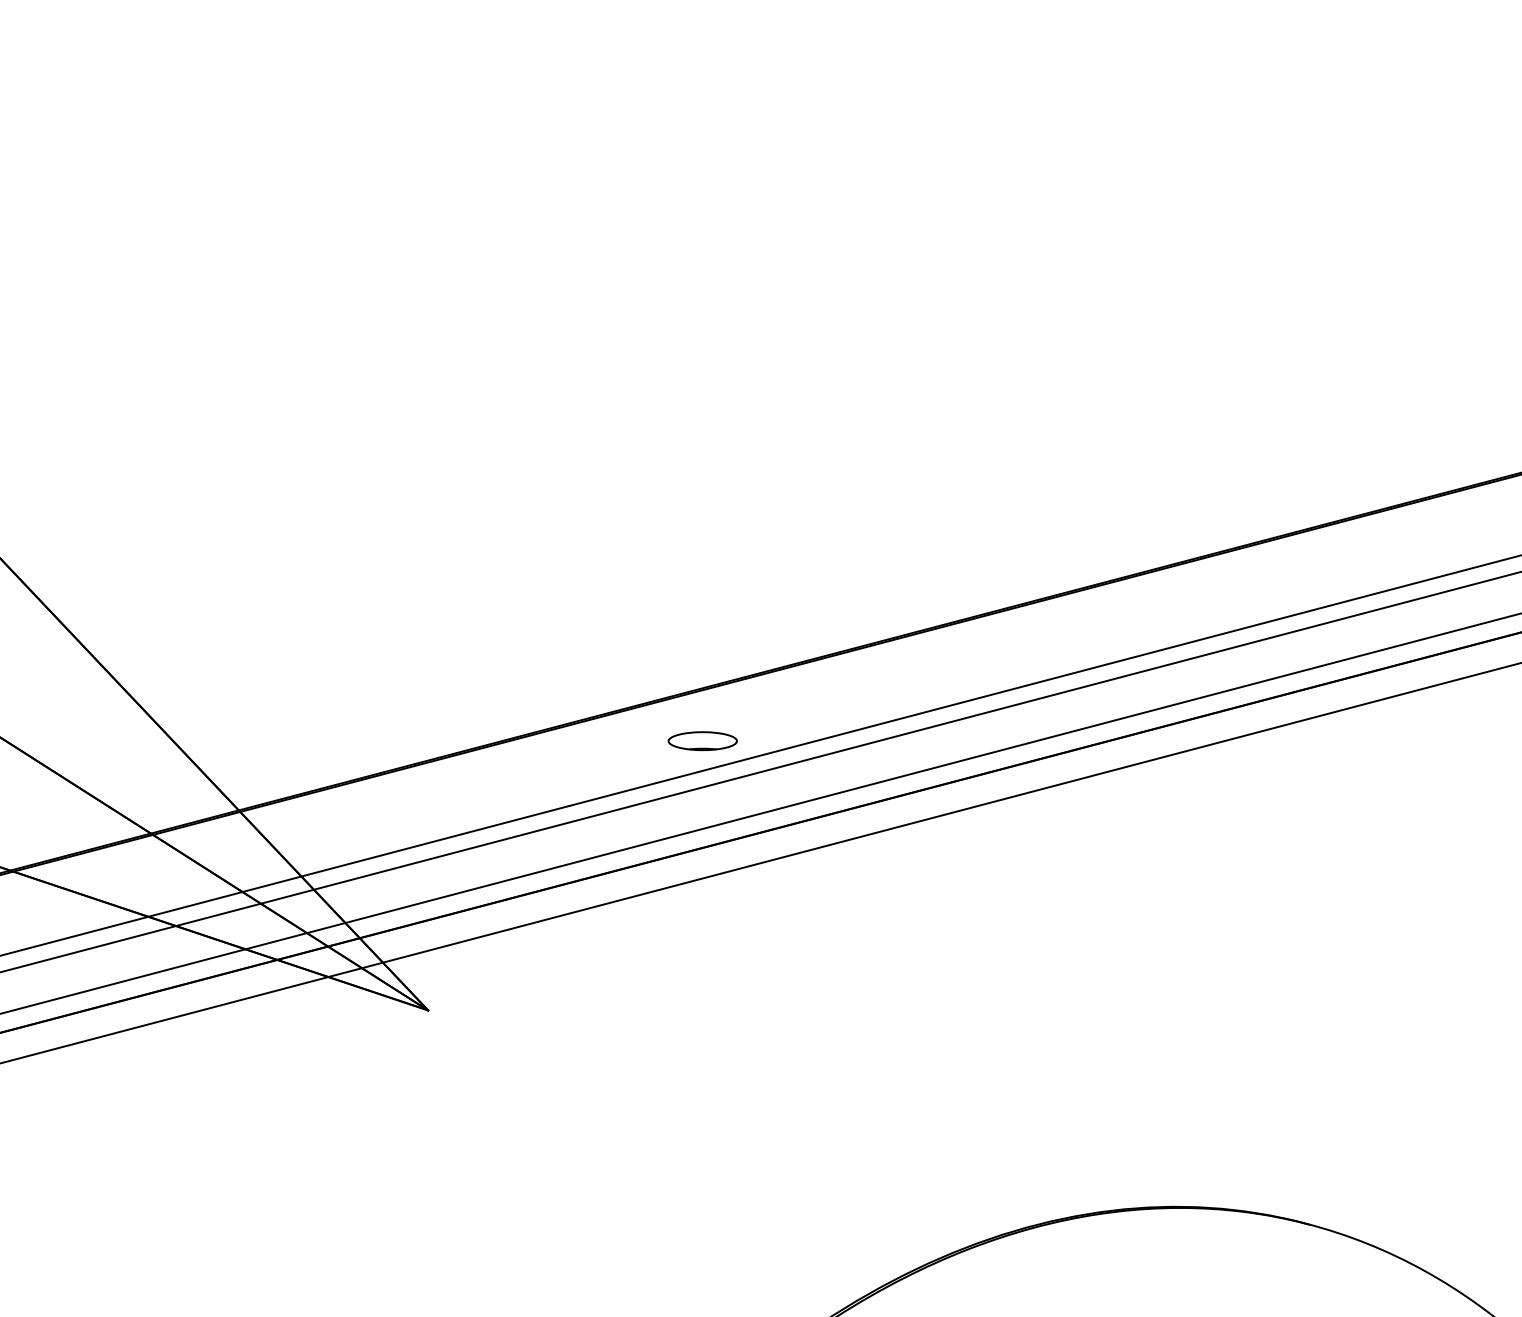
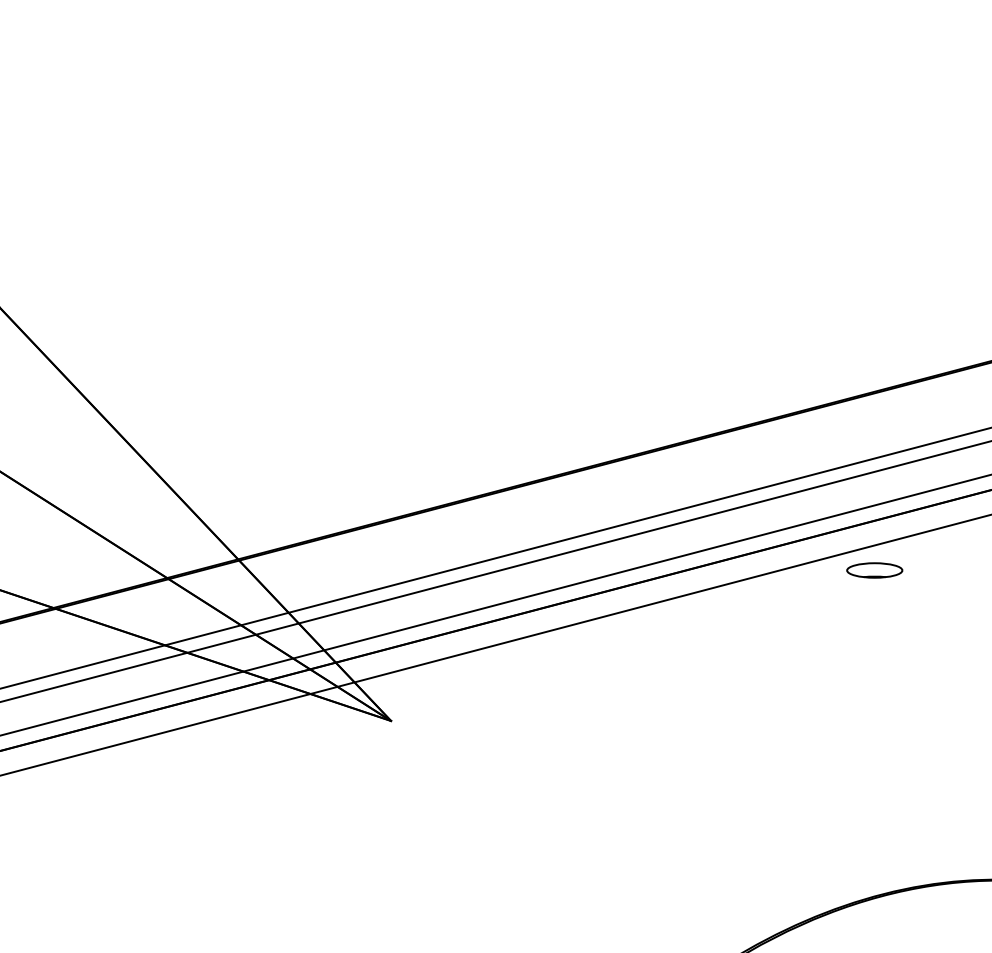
part: (702, 741) -> (874, 570), moved

